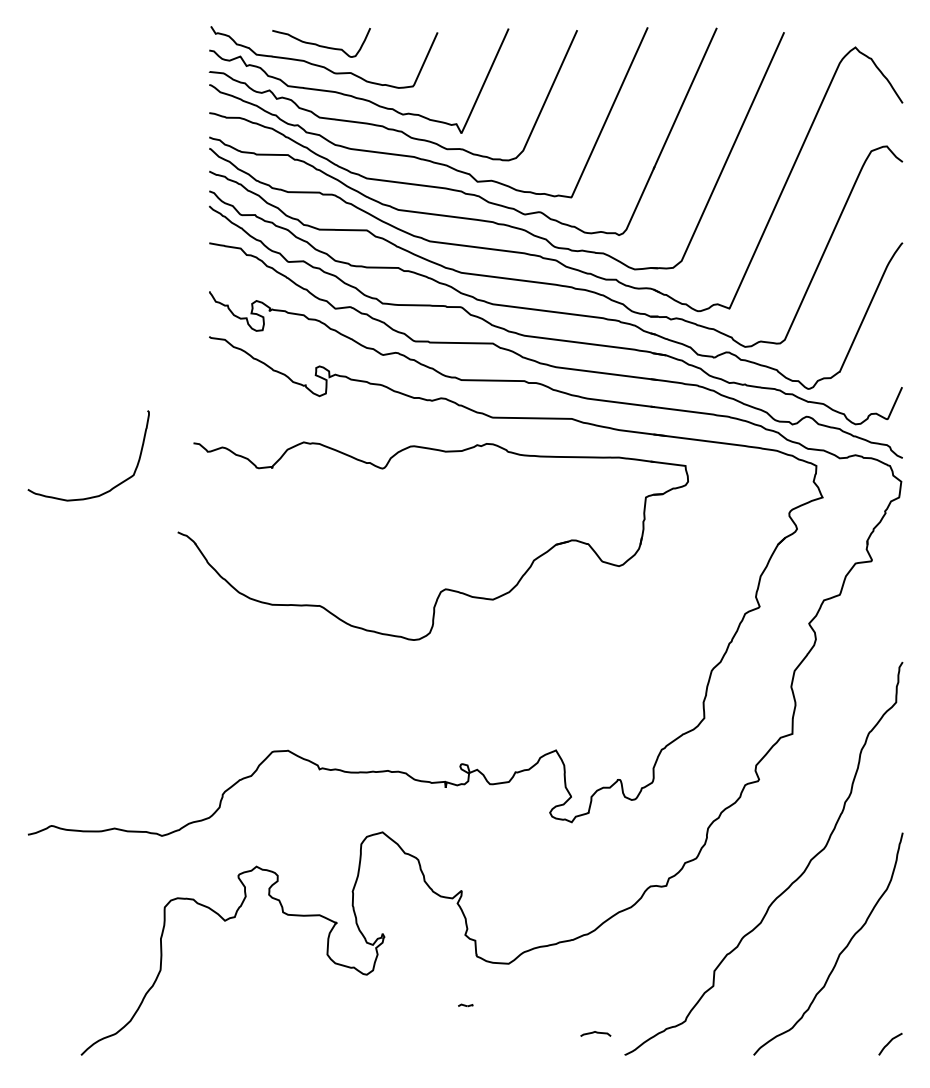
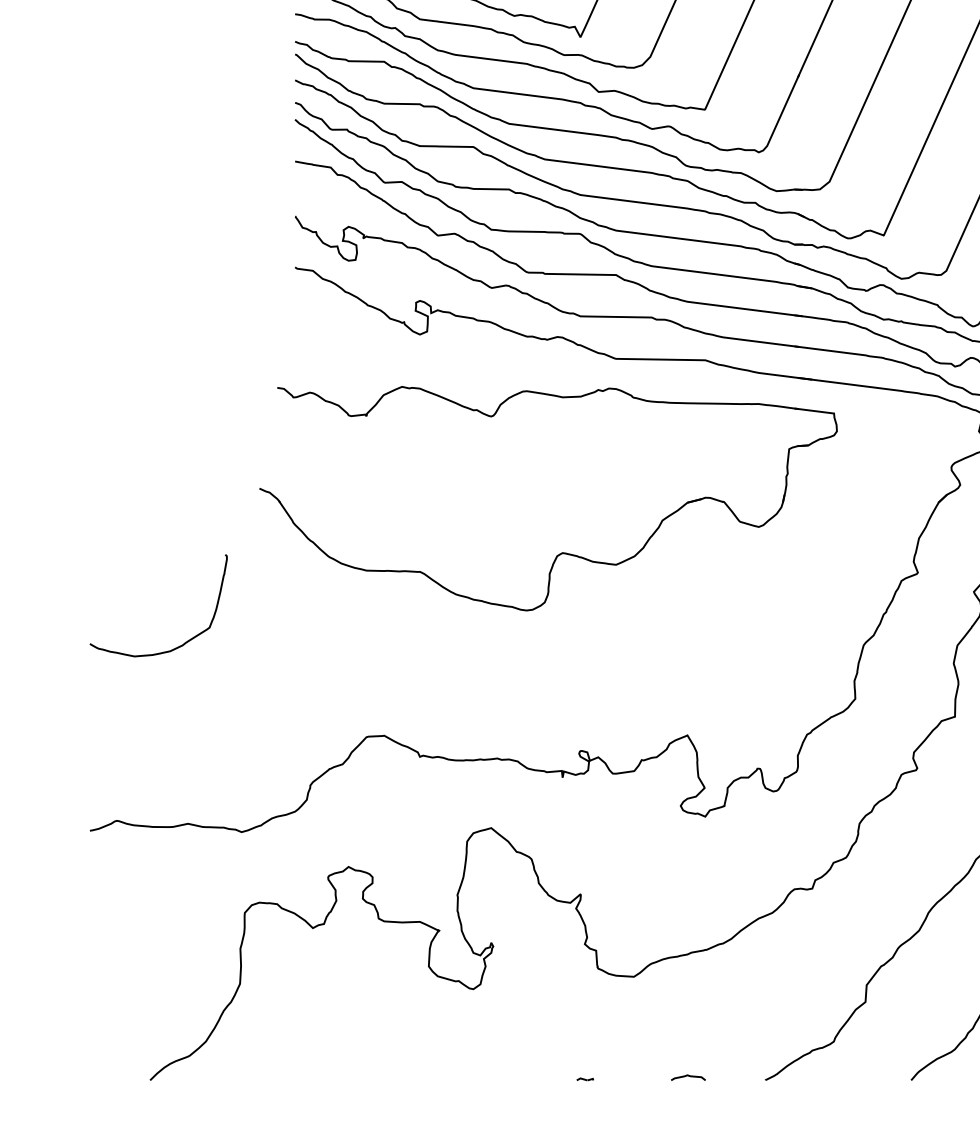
curve: (103, 492) -> (175, 647), moved
part: (465, 1005) -> (585, 1079), moved
curve: (595, 1032) -> (688, 1076), moved

